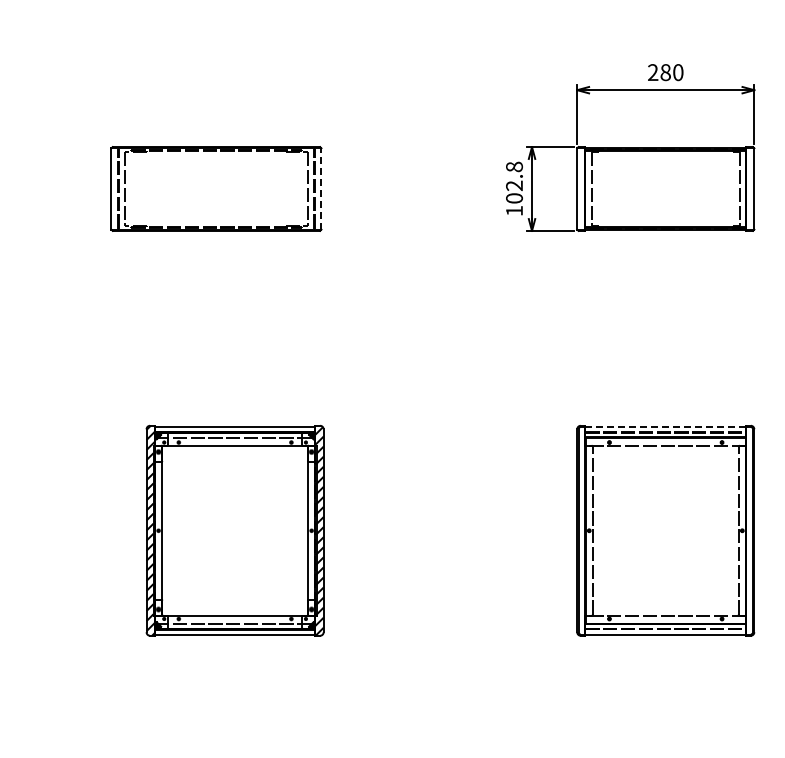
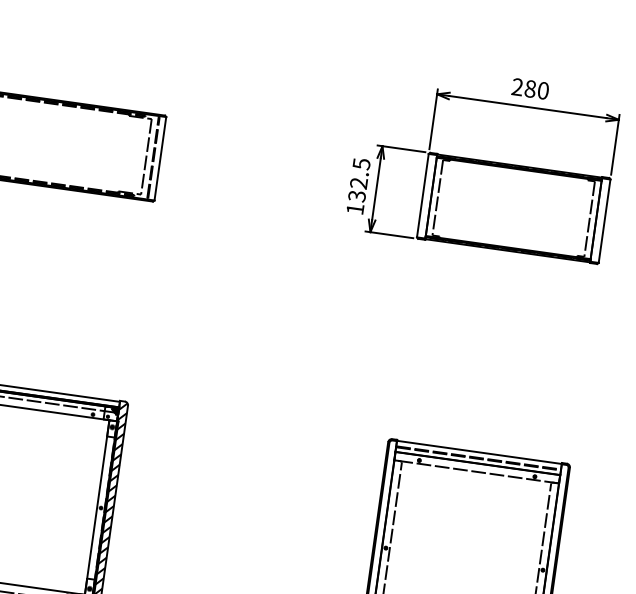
text: (514, 182) -> (359, 179), 102.8 -> 132.5
line: (321, 188) -> (160, 158), dashed -> solid
line: (665, 426) -> (479, 452), dashed -> solid

